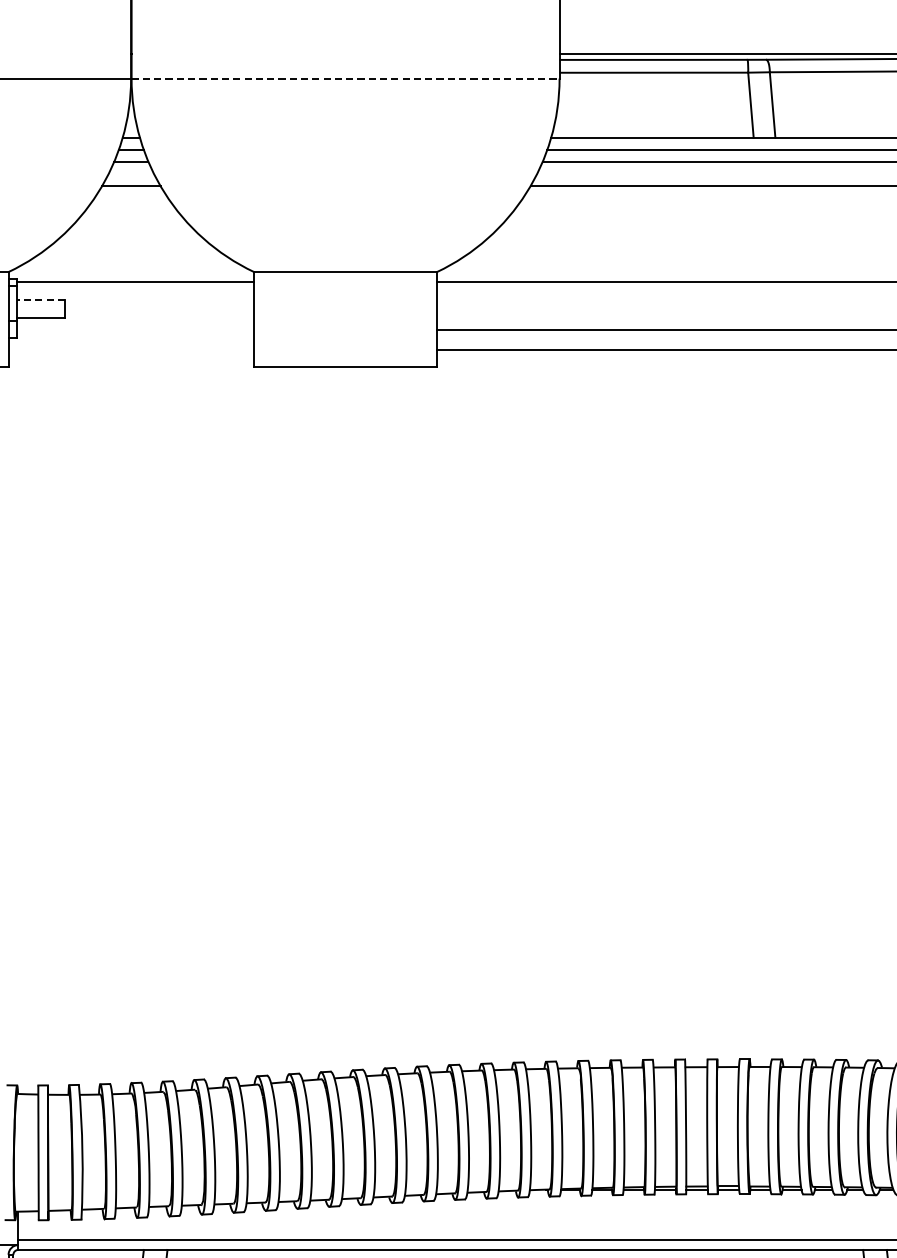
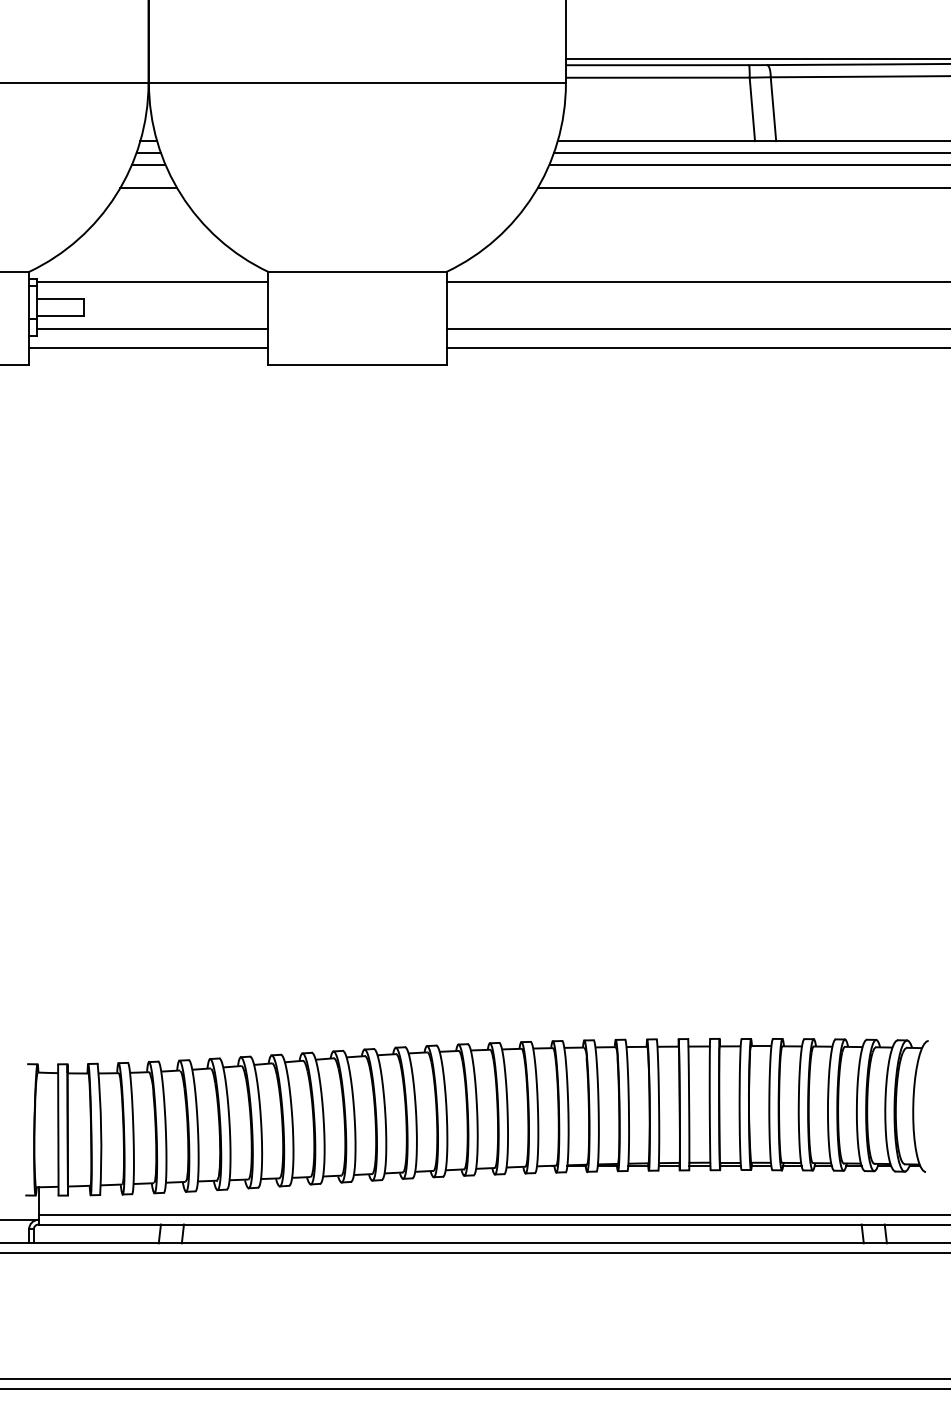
line: (345, 78) -> (357, 83), dashed -> solid
line: (40, 299) -> (60, 298), dashed -> solid
line: (135, 330) -> (152, 328), added
line: (131, 349) -> (148, 347), added

